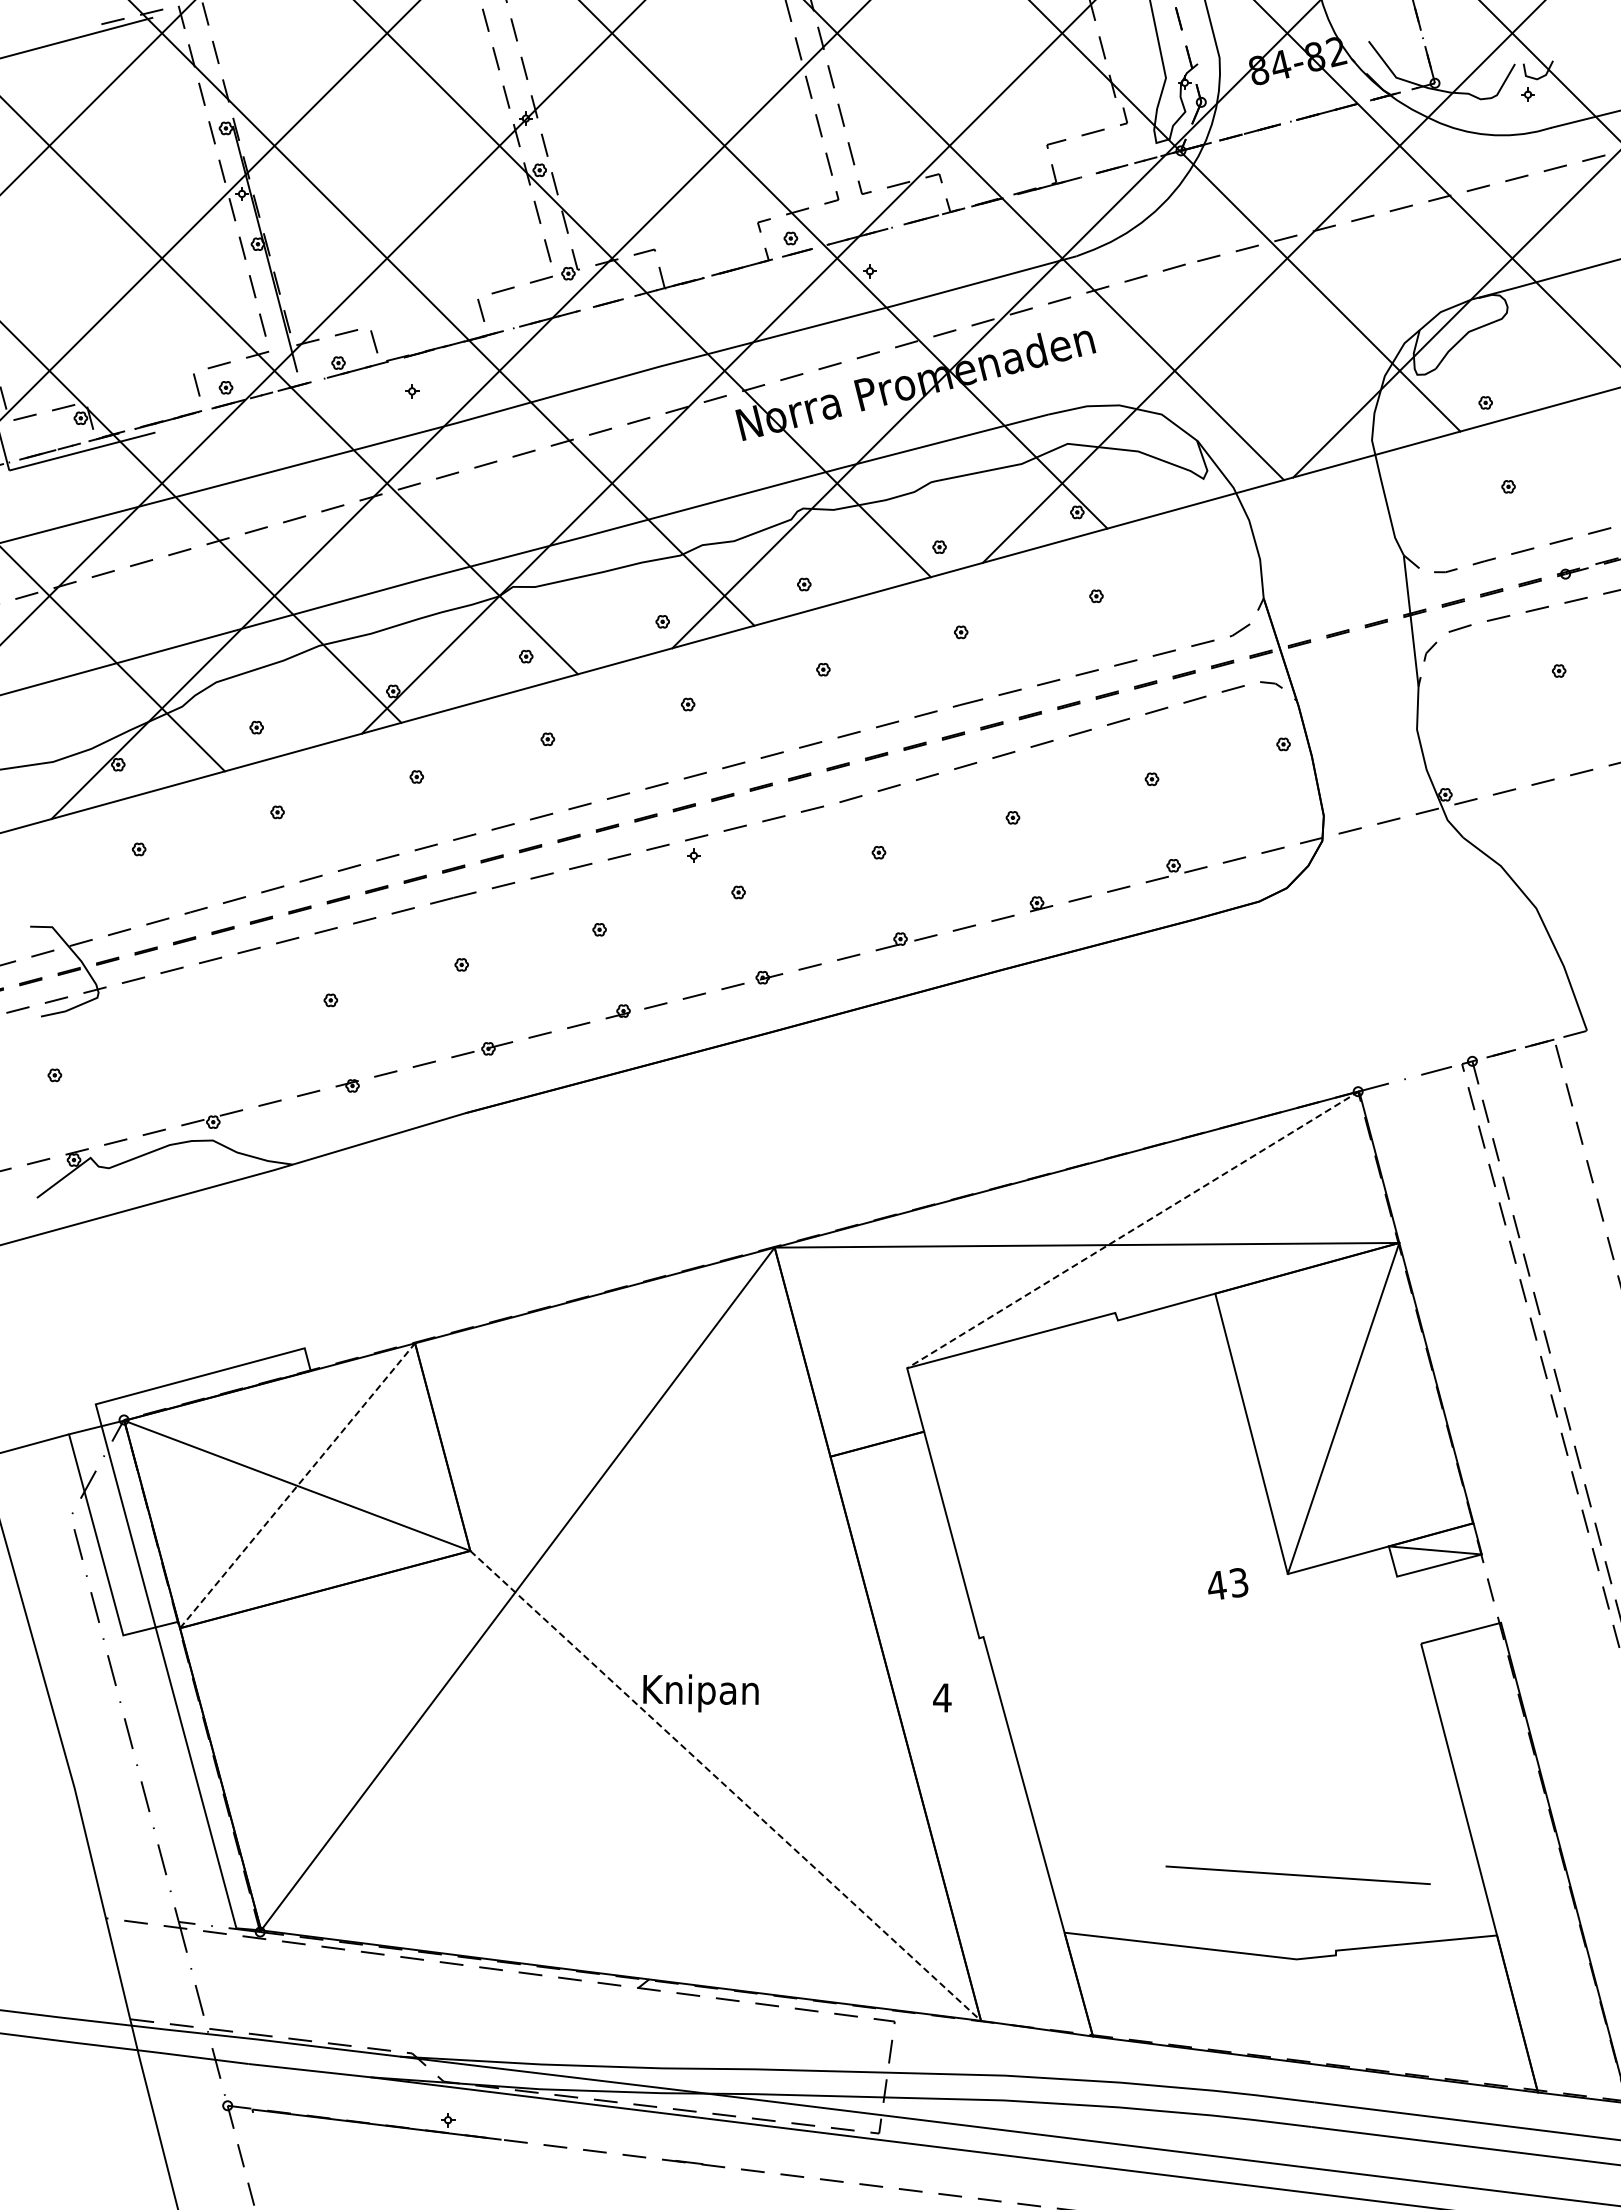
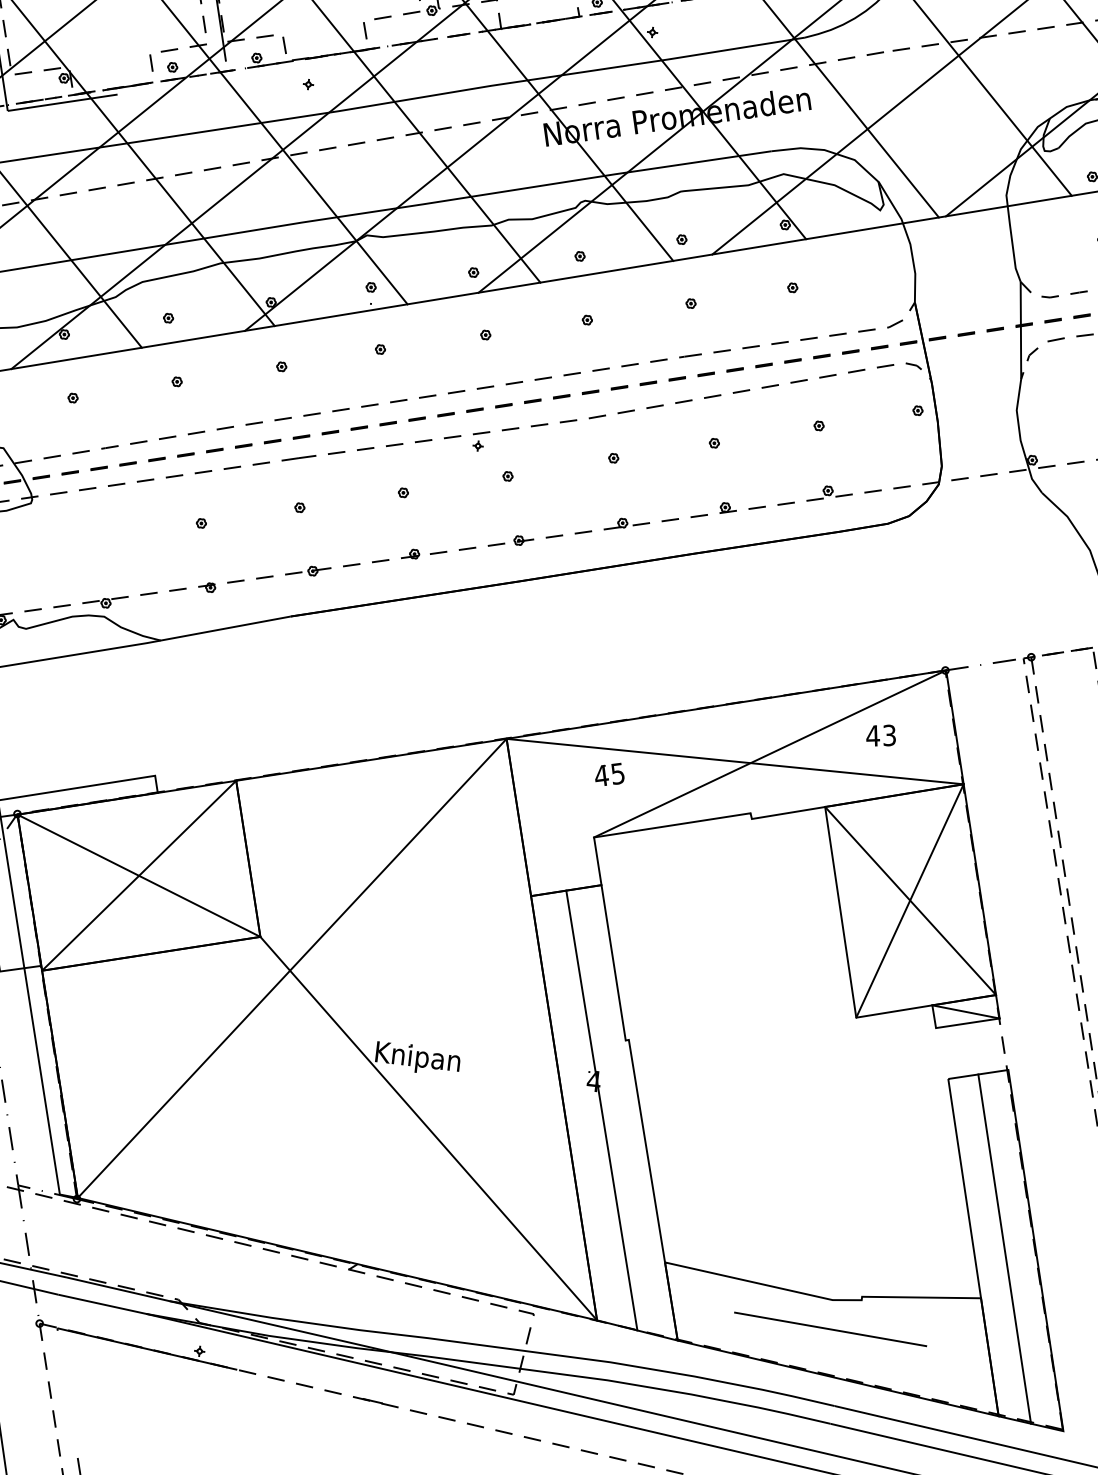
line: (1132, 1230) -> (769, 754), dashed -> solid
part: (919, 1280) -> (609, 774), added
line: (1344, 1408) -> (910, 901), added
line: (297, 1485) -> (139, 875), dashed -> solid
part: (1228, 1583) -> (881, 735), moved
line: (957, 1736) -> (602, 1110), added
line: (725, 1785) -> (428, 1128), dashed -> solid
line: (1521, 1865) -> (1004, 1249), added
line: (1297, 1874) -> (830, 1328), moved

